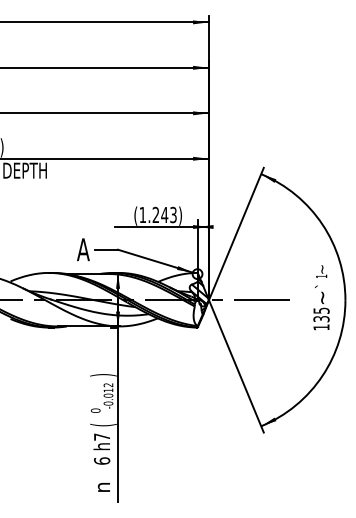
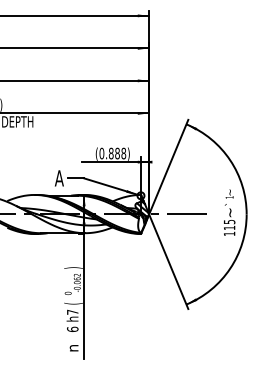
text: (157, 214) -> (112, 153), (1.243) -> (0.888)
text: (321, 319) -> (229, 228), 135 -> 115
text: (108, 390) -> (77, 278), -0.012 -> -0.062

